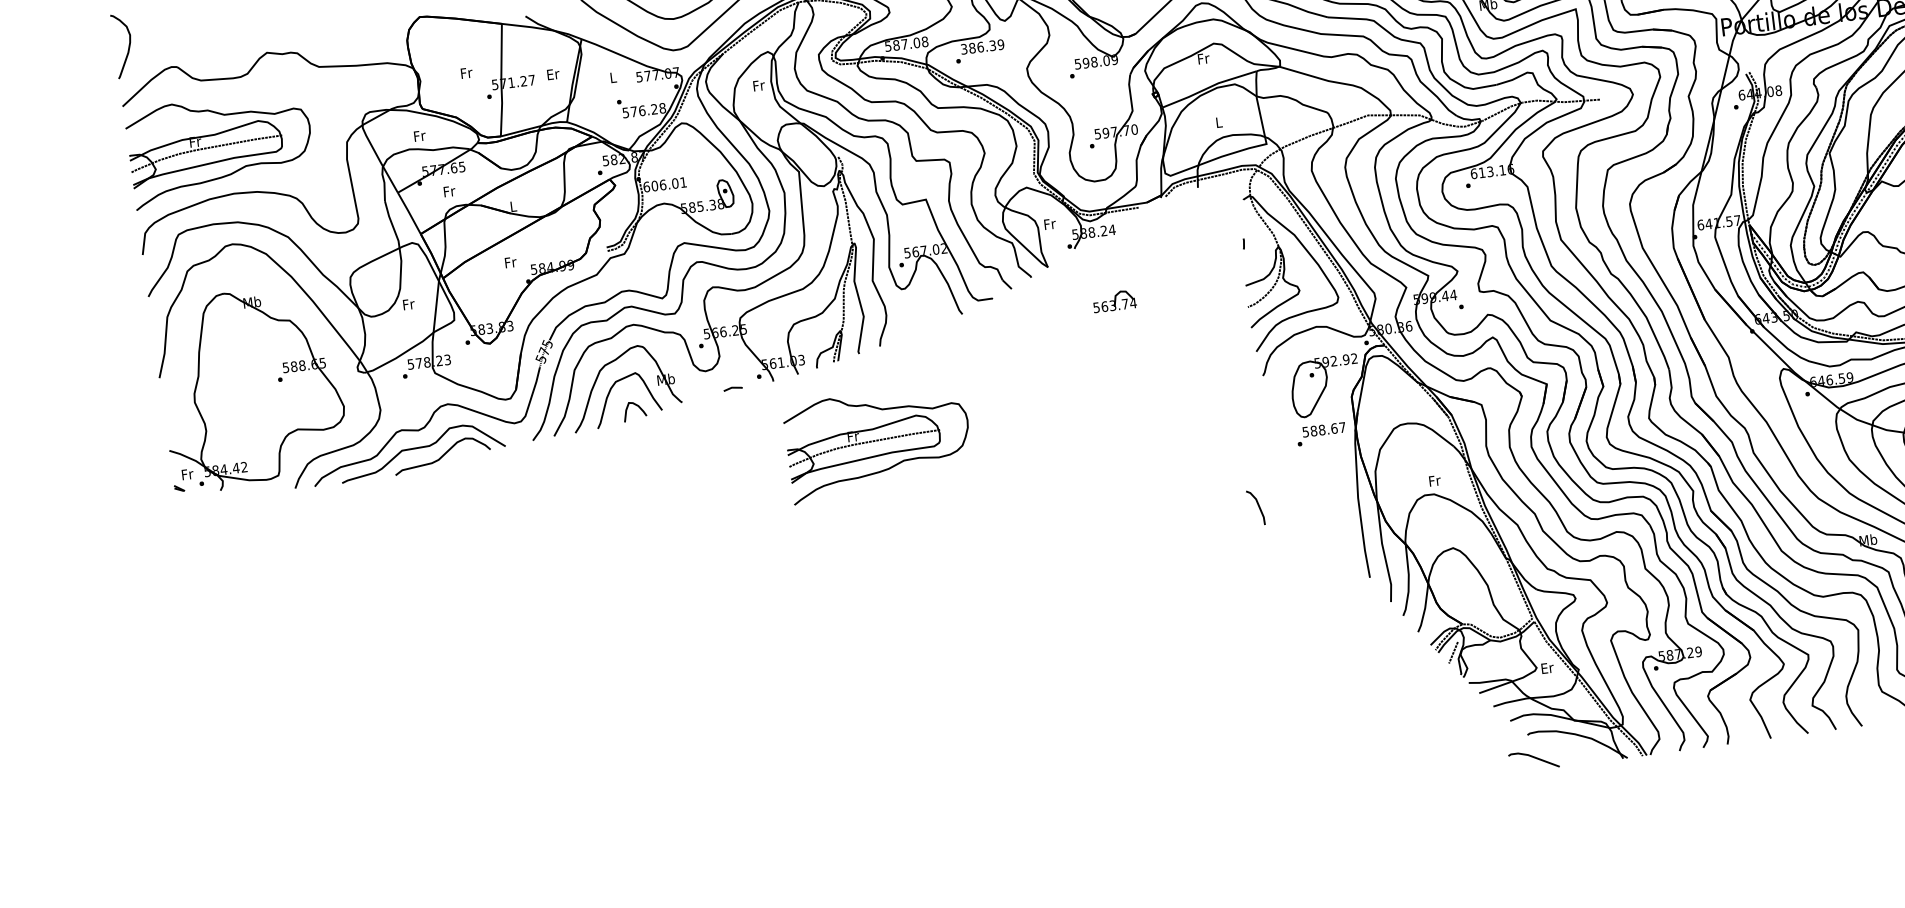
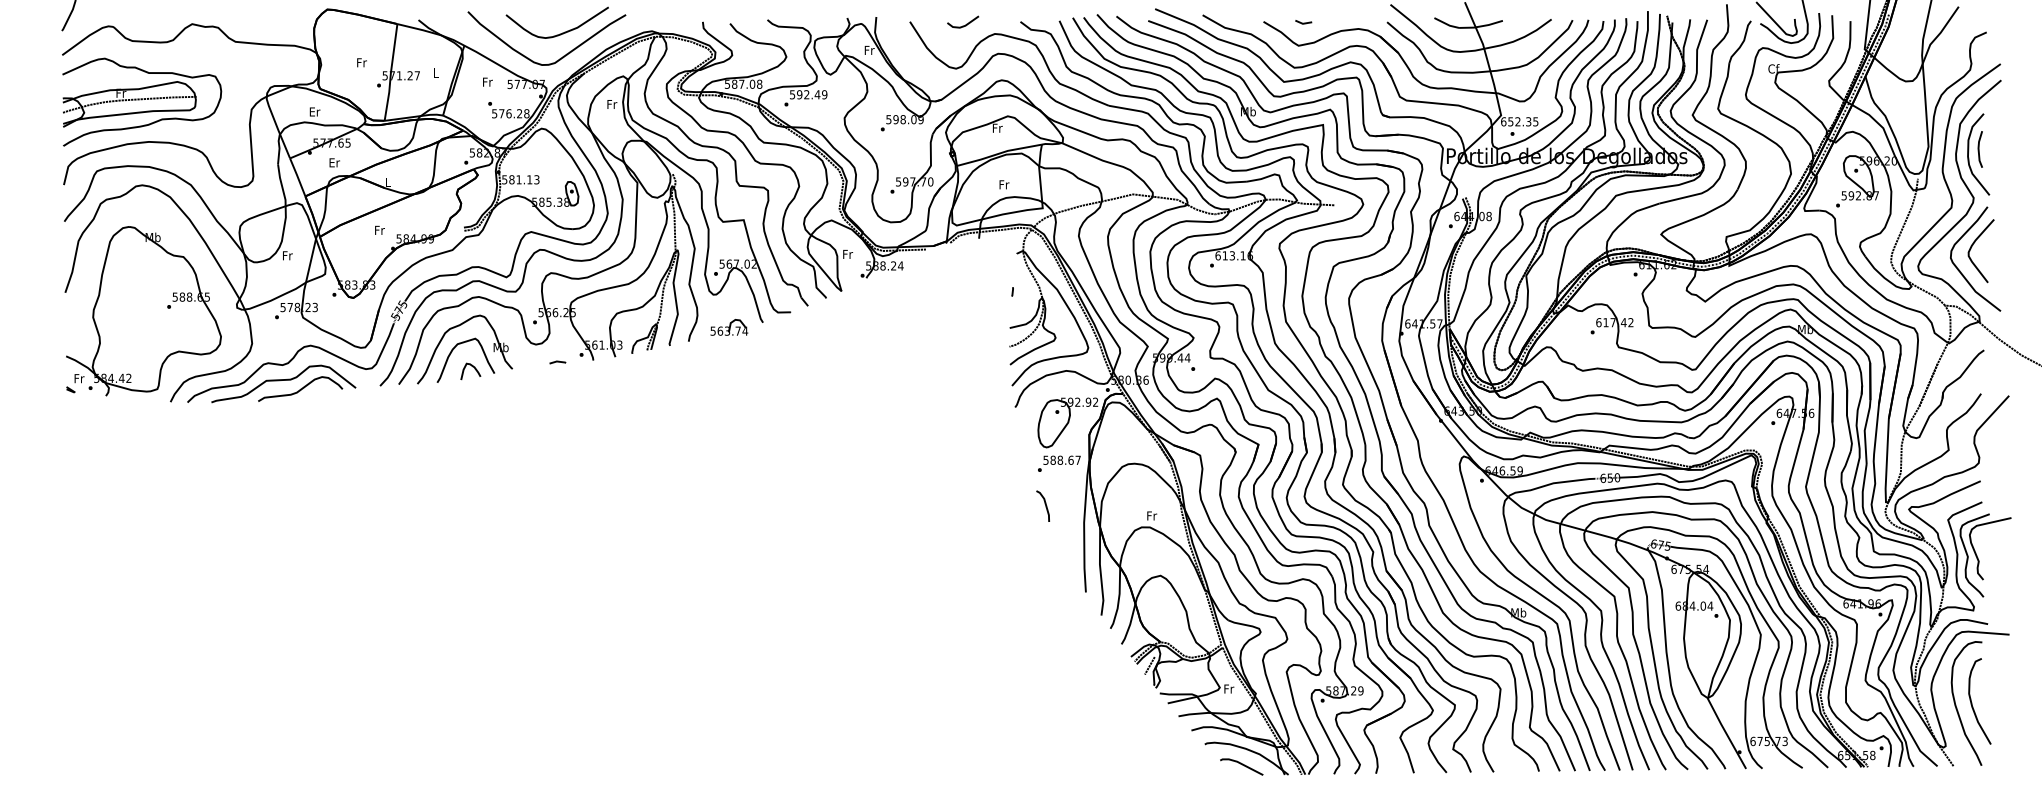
text: (978, 47) -> (805, 94), 386.39 -> 592.49
text: (553, 73) -> (436, 72), Er -> L
text: (613, 76) -> (487, 81), L -> Fr
text: (1219, 122) -> (1004, 184), L -> Fr
text: (419, 135) -> (314, 111), Fr -> Er
text: (664, 184) -> (520, 179), 606.01 -> 581.13
text: (448, 191) -> (333, 162), Fr -> Er
part: (1114, 301) -> (729, 327), moved
part: (878, 442) -> (677, 424), removed
line: (1257, 505) -> (1044, 504), moved
text: (1547, 667) -> (1229, 688), Er -> Fr
curve: (1534, 758) -> (1242, 765), moved

